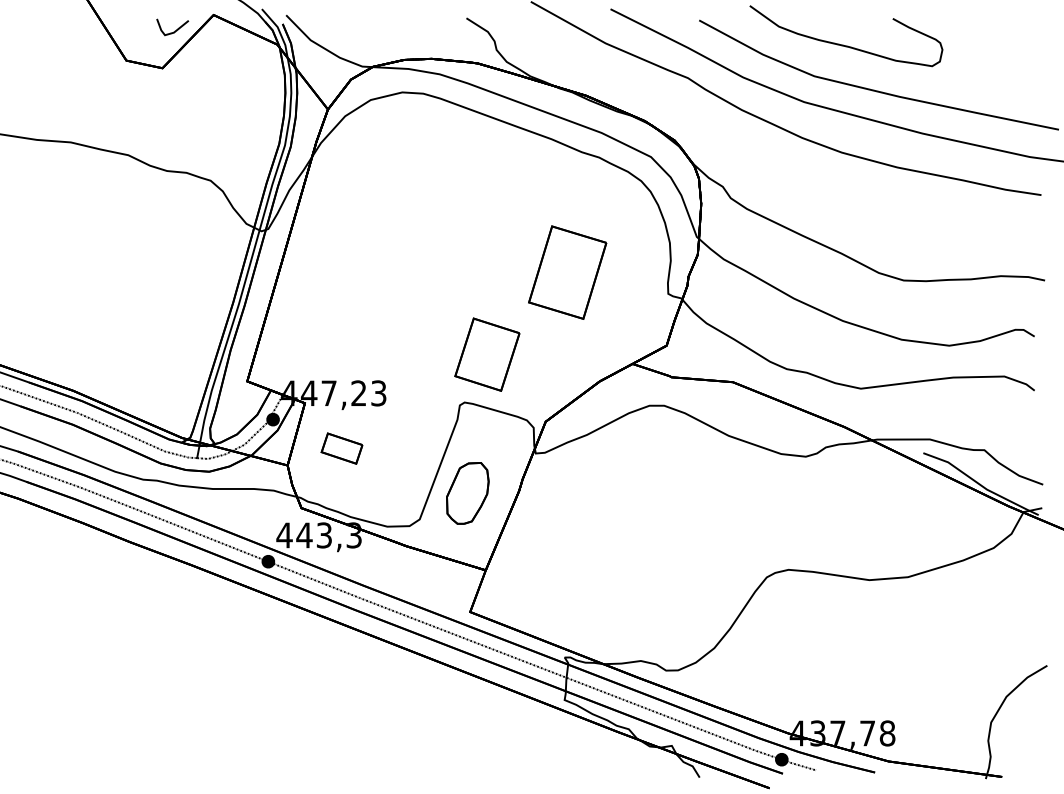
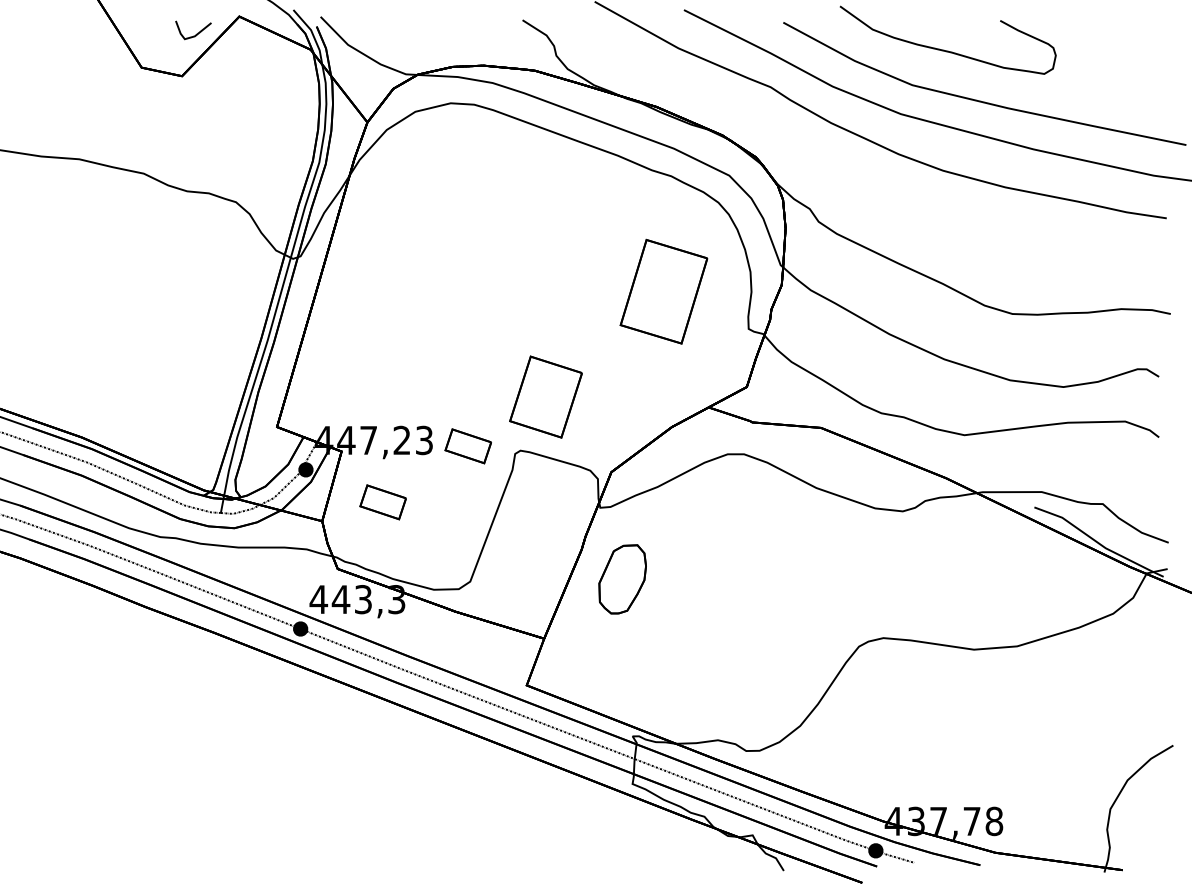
part: (567, 272) -> (663, 291), moved
part: (417, 398) -> (467, 446), added
part: (467, 493) -> (622, 579), moved

